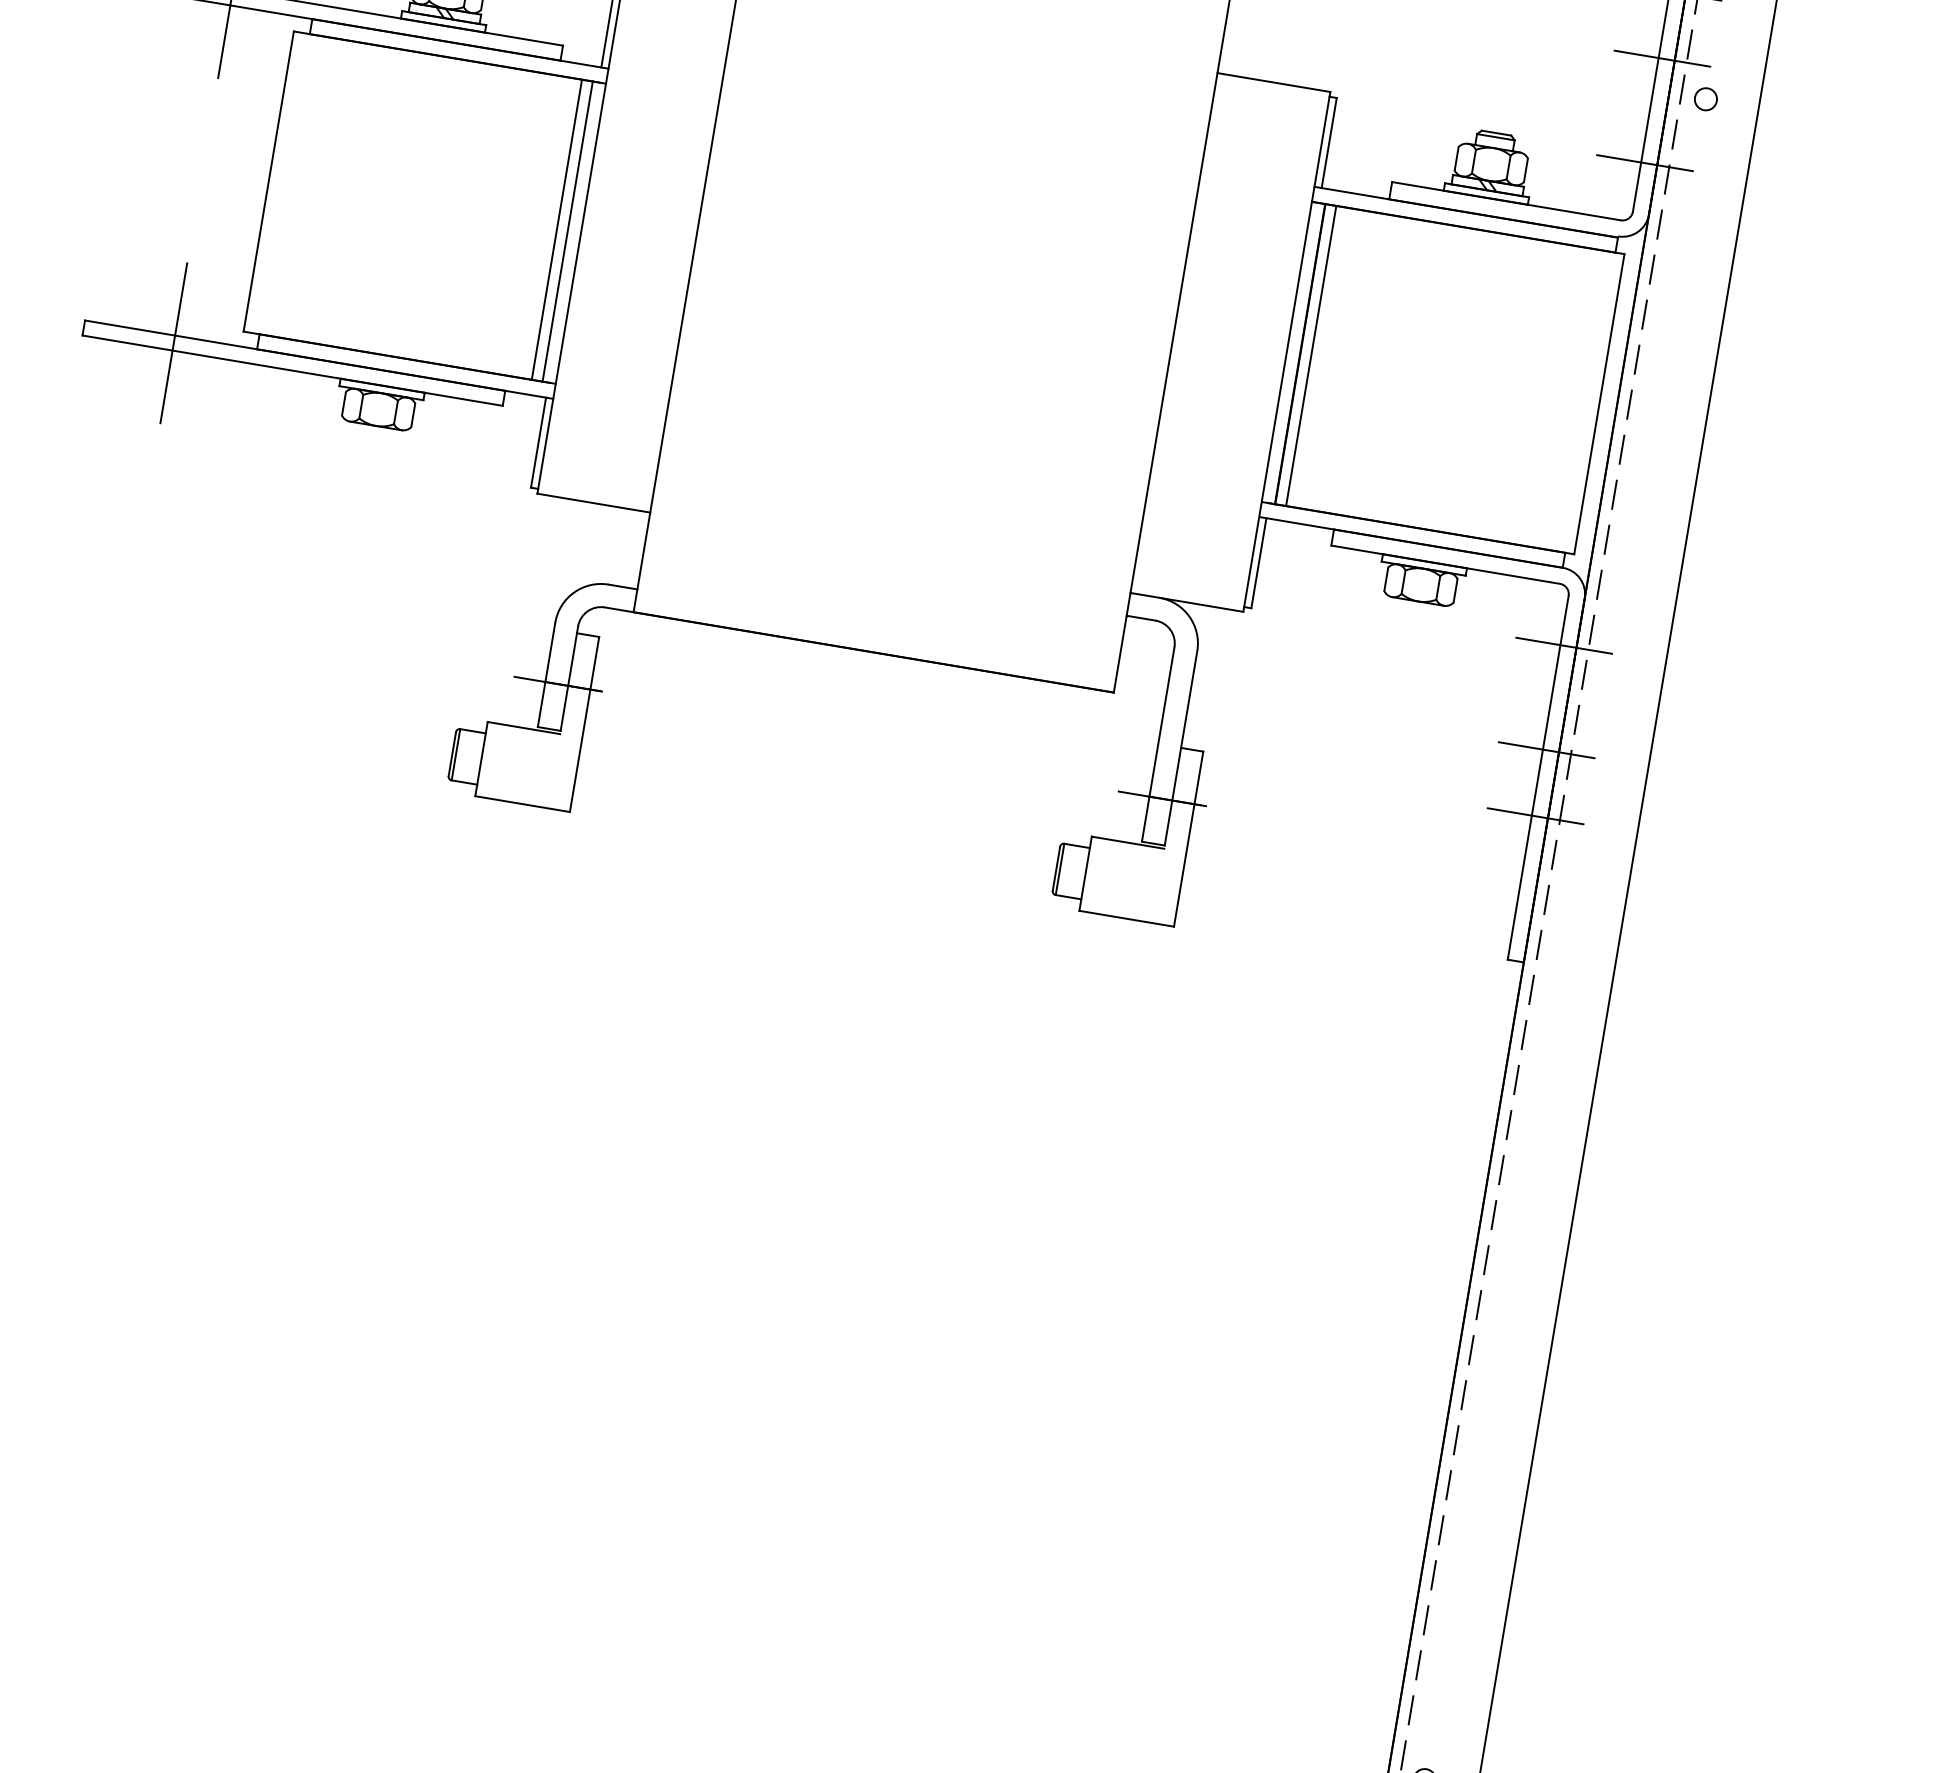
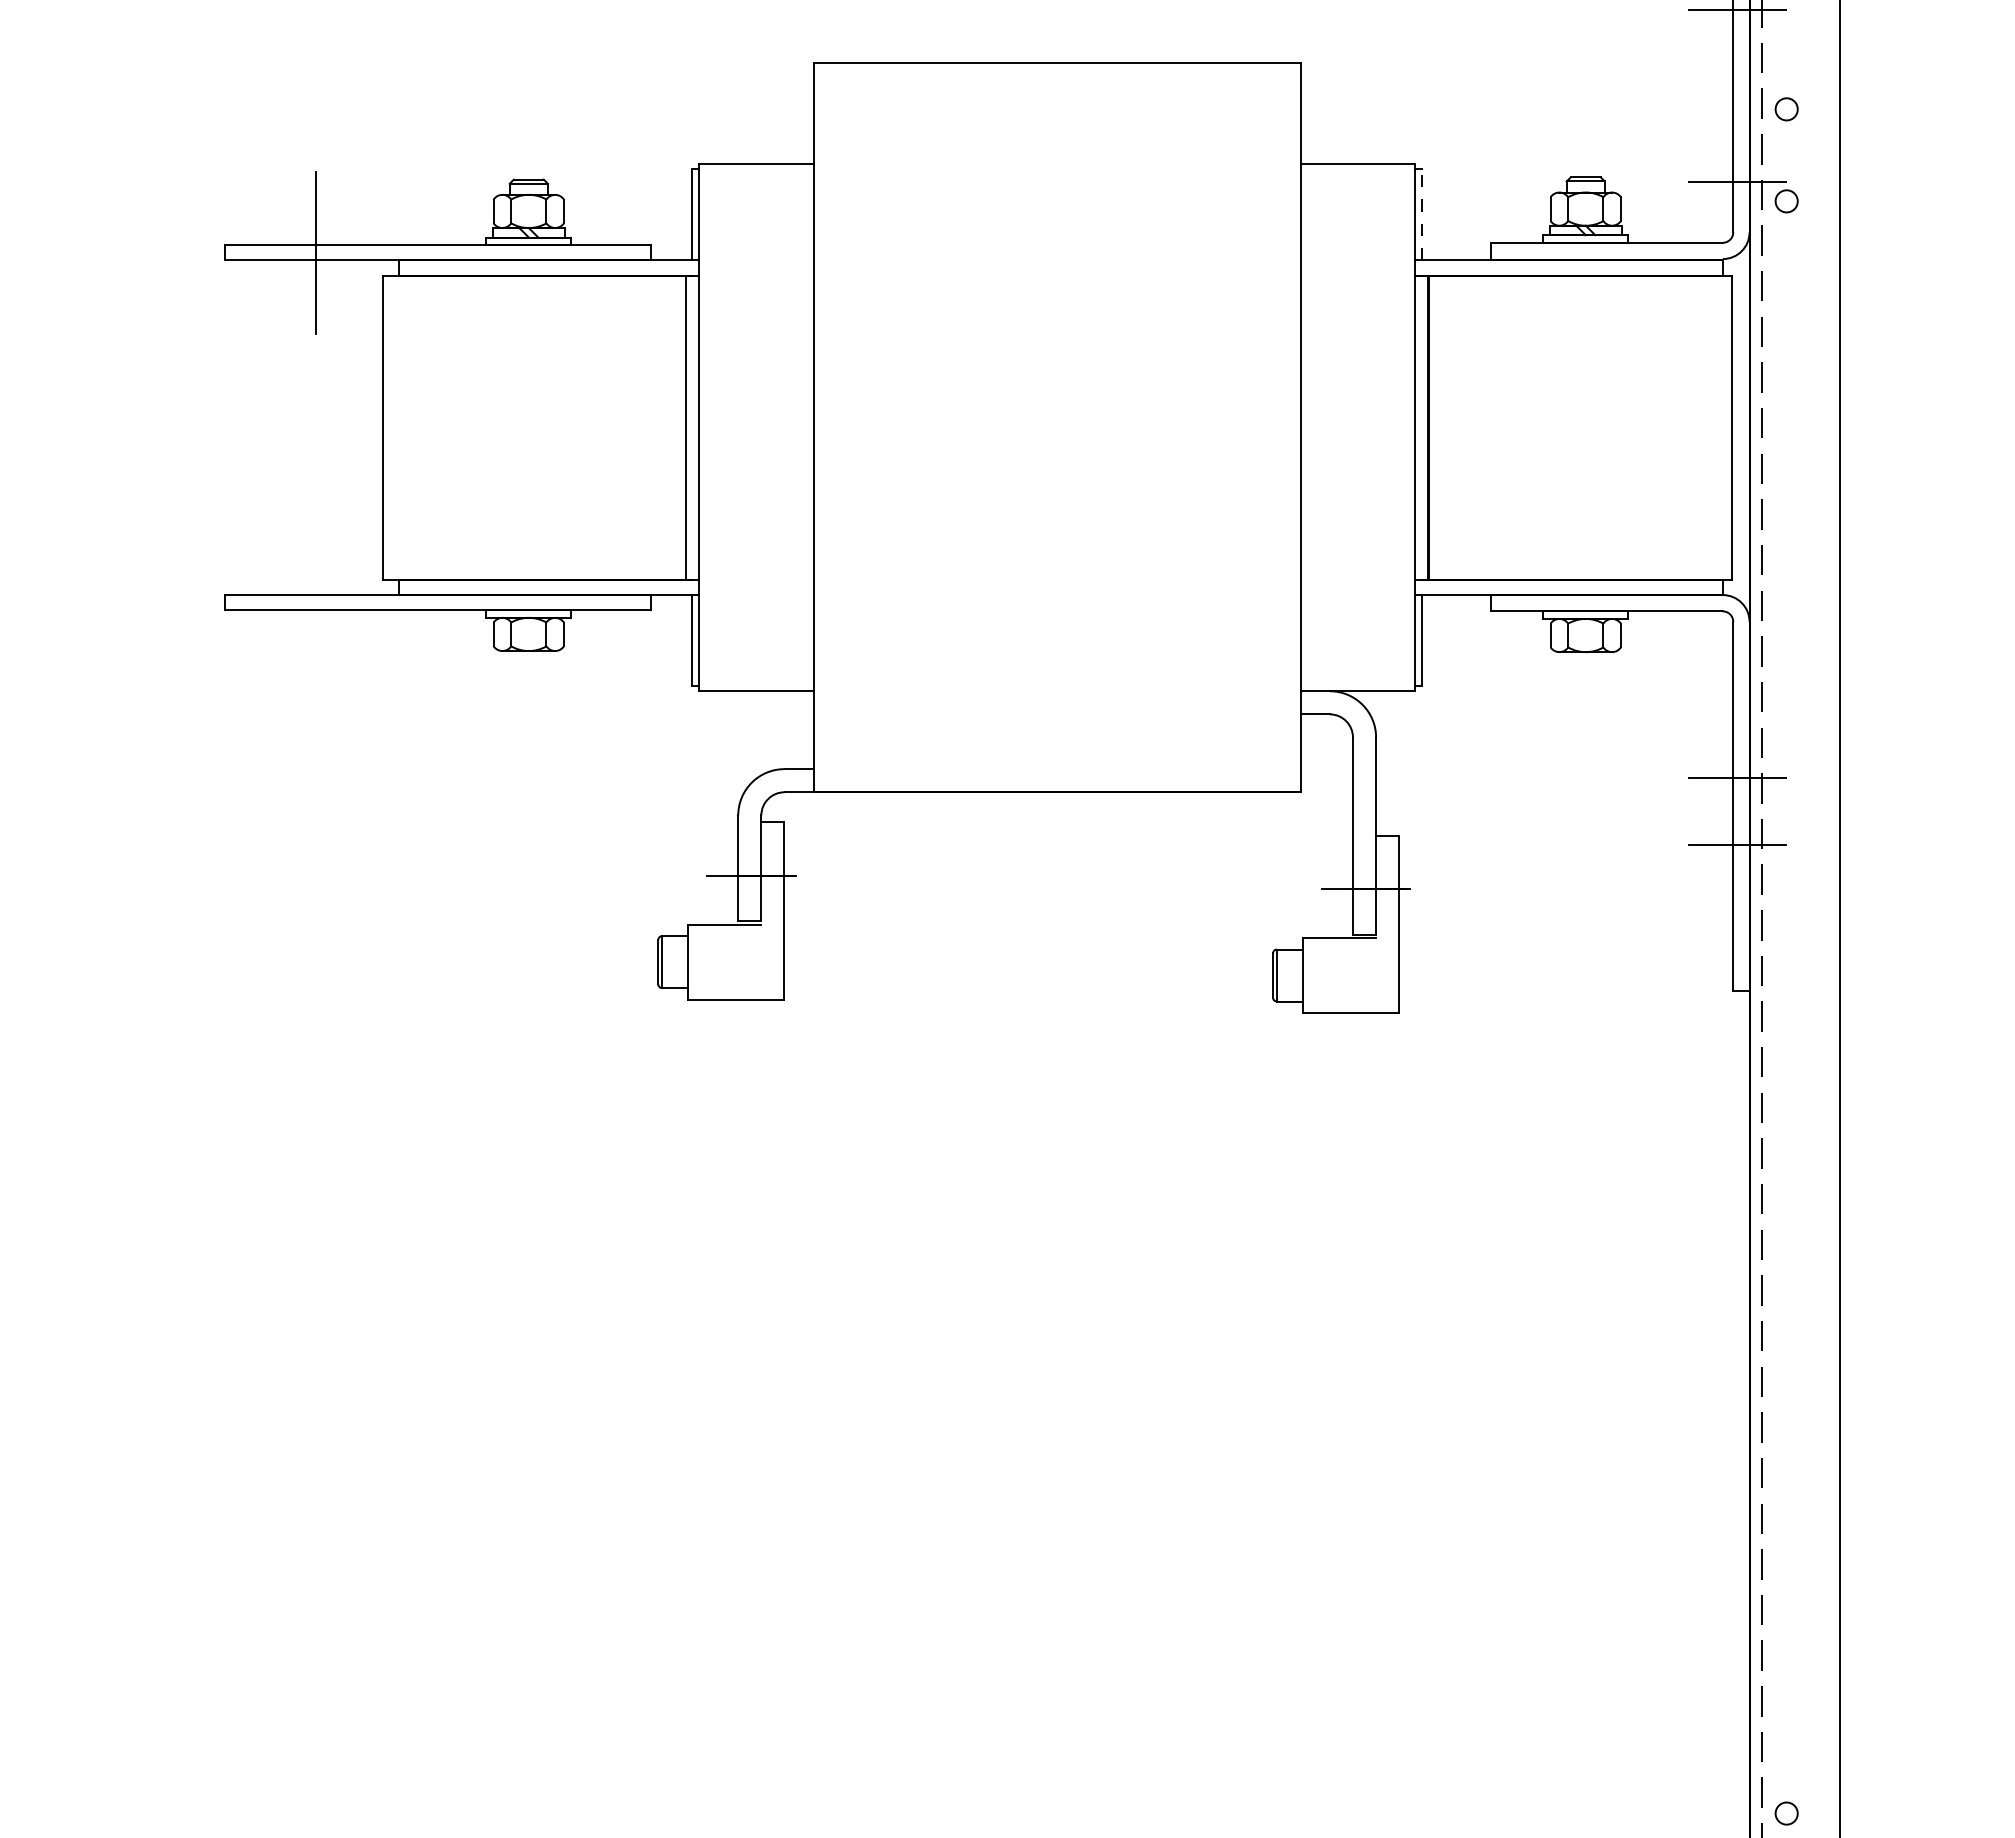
line: (1661, 58) -> (1736, 76), removed
line: (1329, 142) -> (1422, 214), solid -> dashed
circle: (1690, 190) -> (1786, 201), added
line: (556, 229) -> (674, 427), removed
line: (173, 342) -> (315, 602), removed
line: (1310, 355) -> (1439, 427), removed
line: (1563, 645) -> (1736, 671), removed

